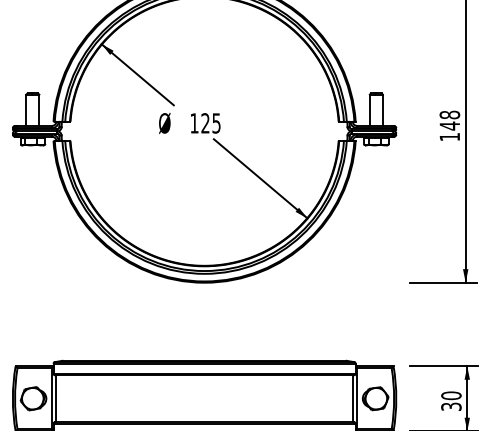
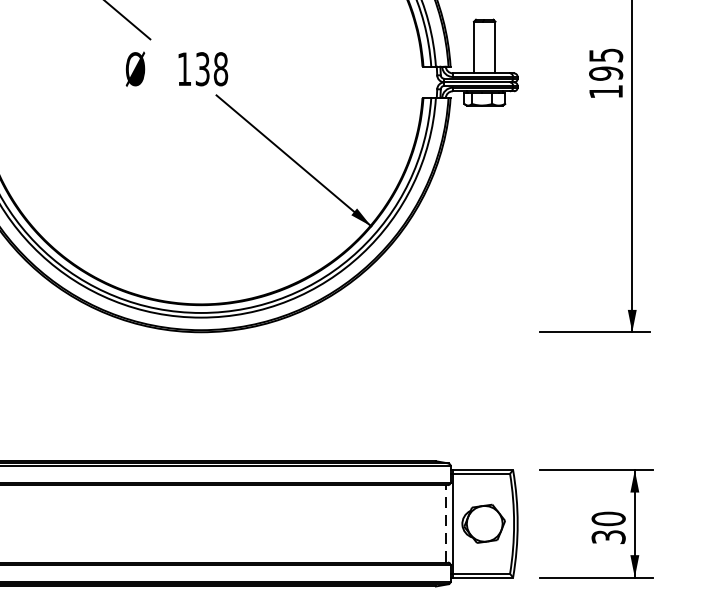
text: (449, 120) -> (605, 64), 148 -> 195
text: (210, 123) -> (210, 69), 125 -> 138
line: (352, 398) -> (445, 523), solid -> dashed

